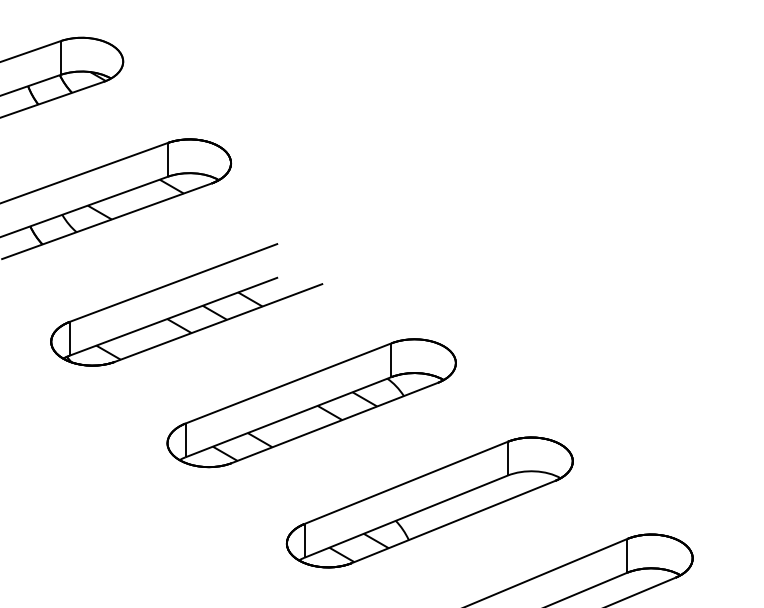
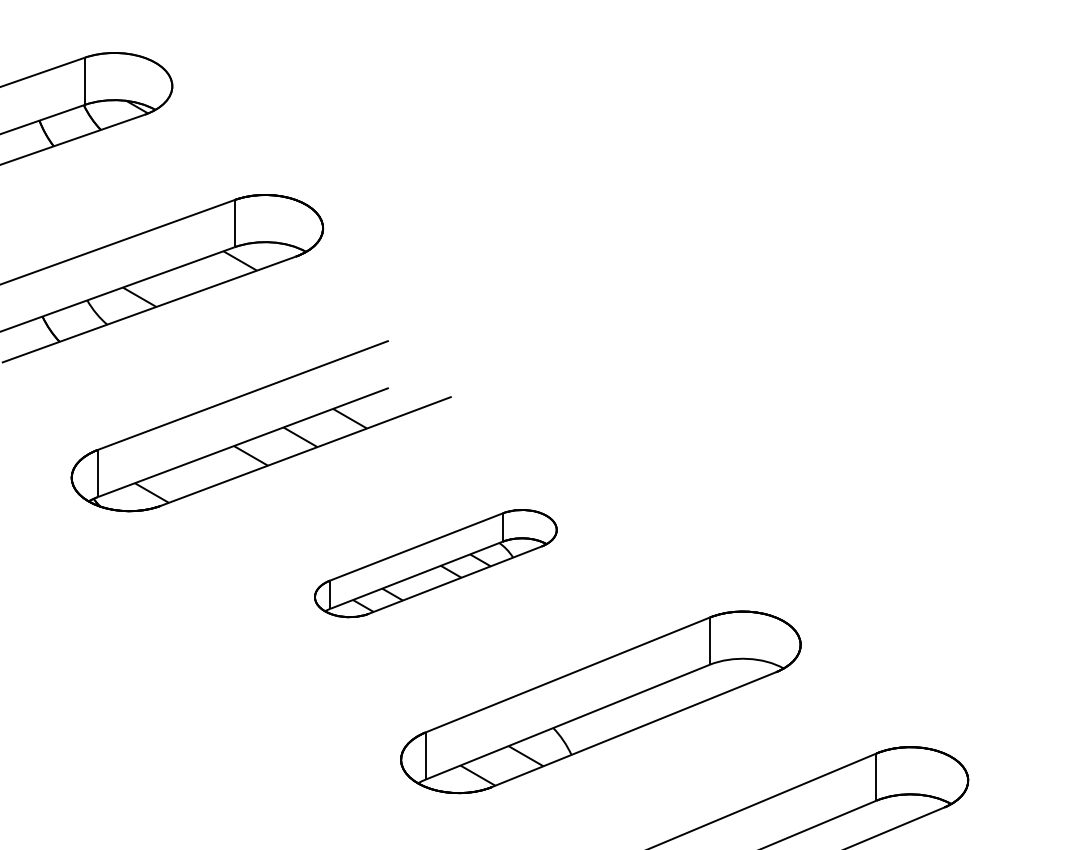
part: (311, 403) -> (435, 563), size x0.6

